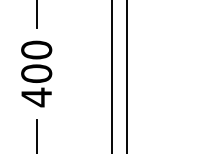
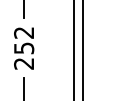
text: (37, 73) -> (24, 48), 400 -> 252

